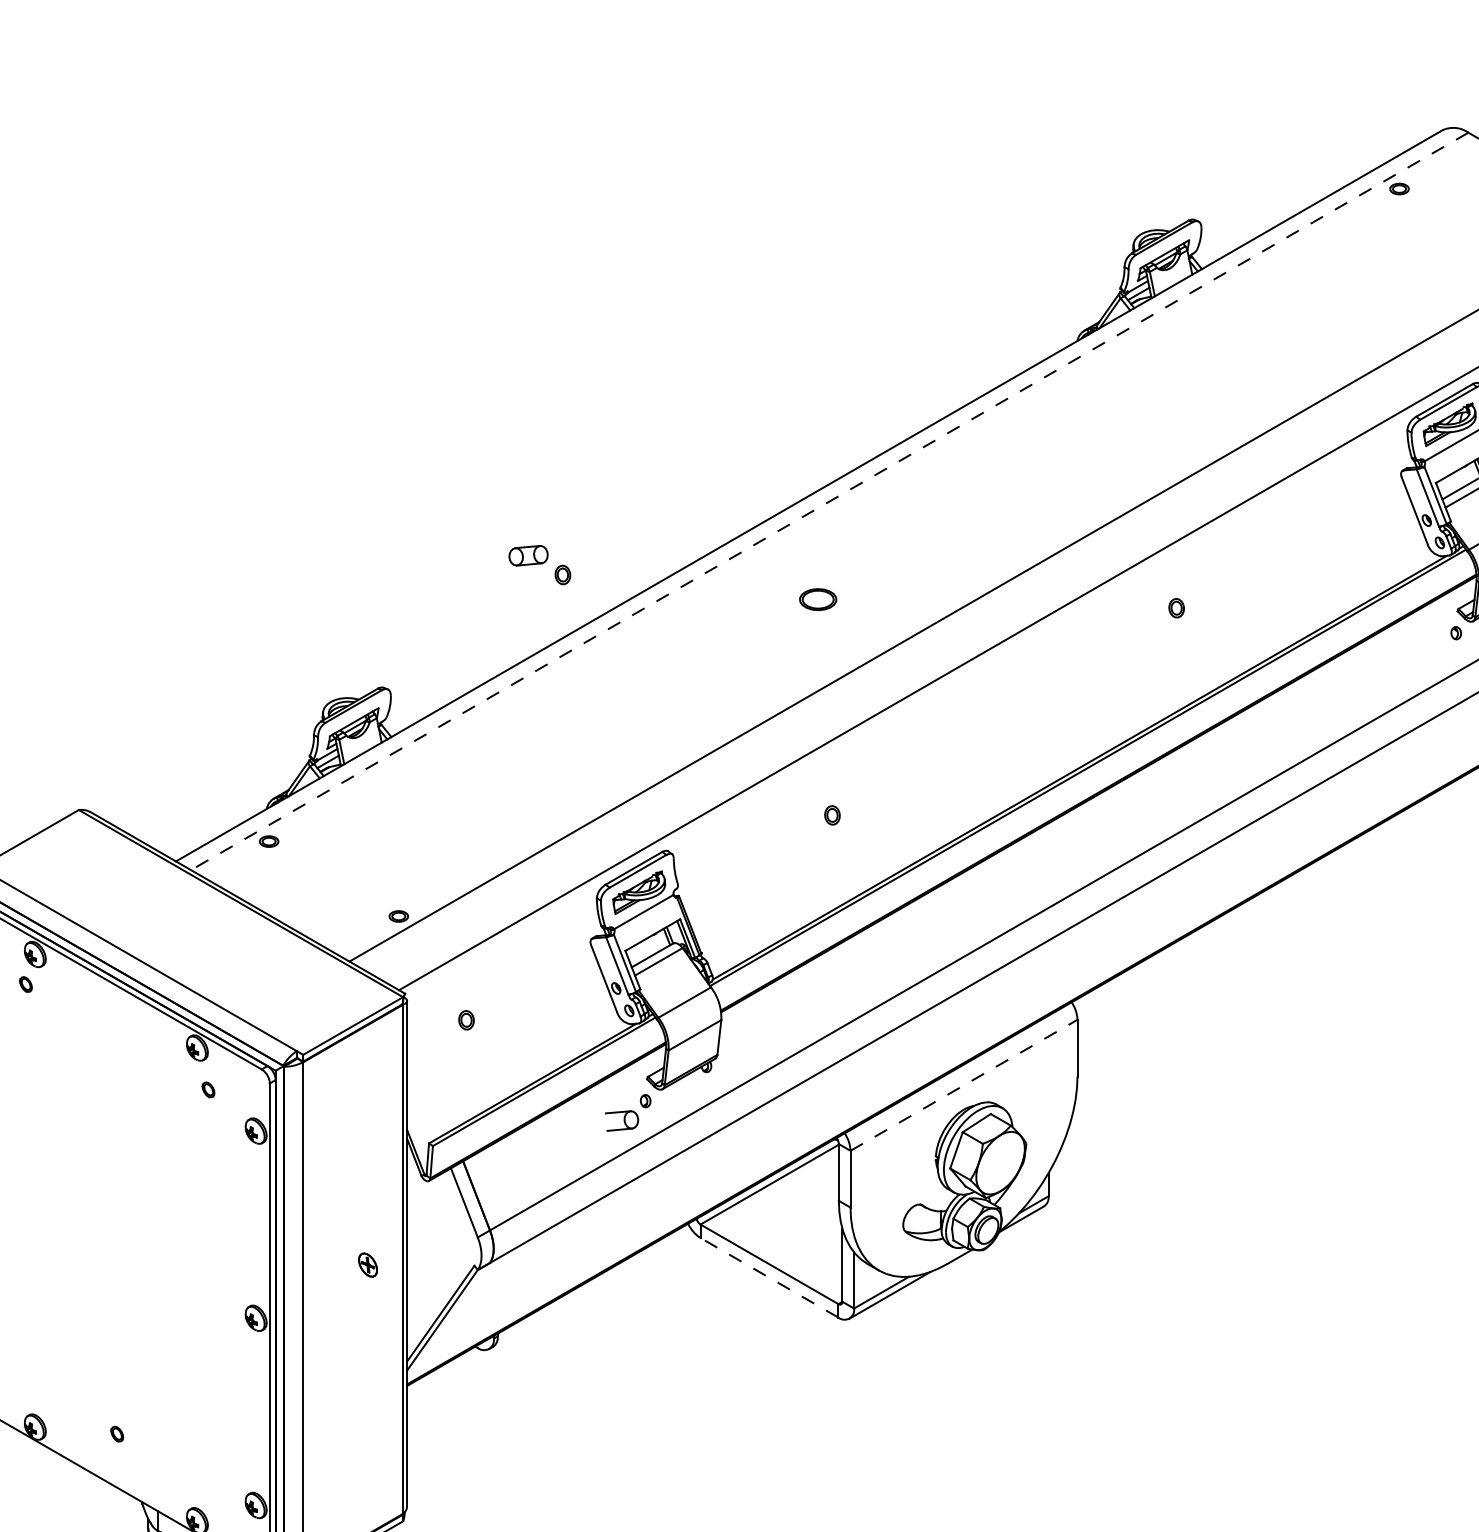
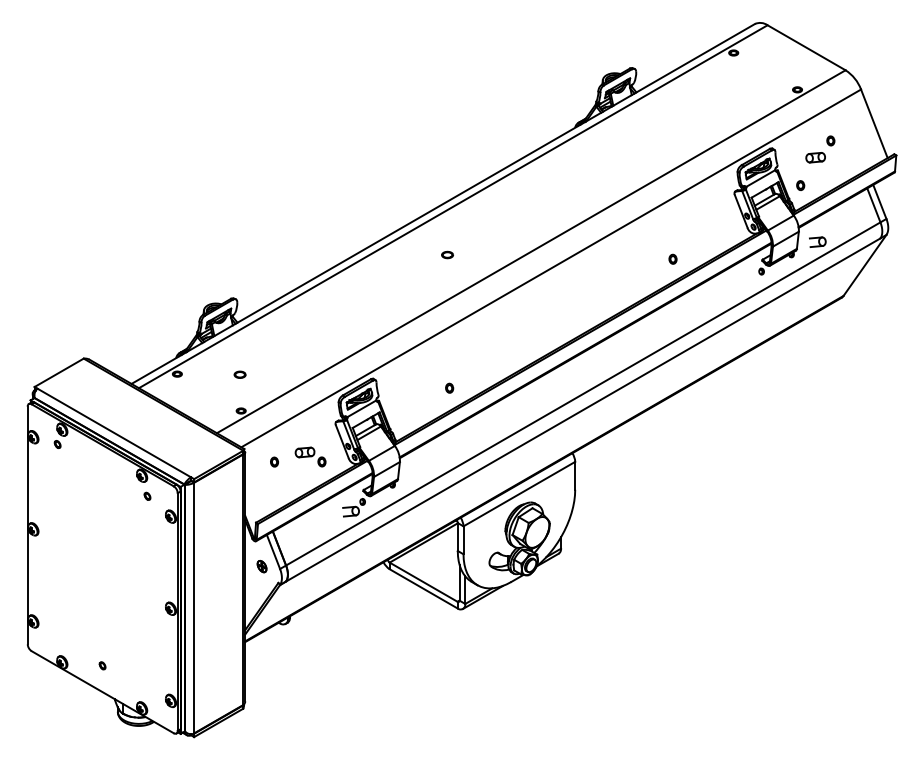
line: (830, 500) -> (453, 206), dashed -> solid
part: (539, 563) -> (310, 456), moved
part: (817, 598) -> (447, 254), size x0.62
part: (1175, 606) -> (672, 258), moved
part: (832, 813) -> (449, 387), moved
part: (395, 842) -> (239, 374), added
line: (964, 1084) -> (519, 493), dashed -> solid
part: (366, 1264) -> (261, 566), moved
line: (769, 1277) -> (423, 588), dashed -> solid

